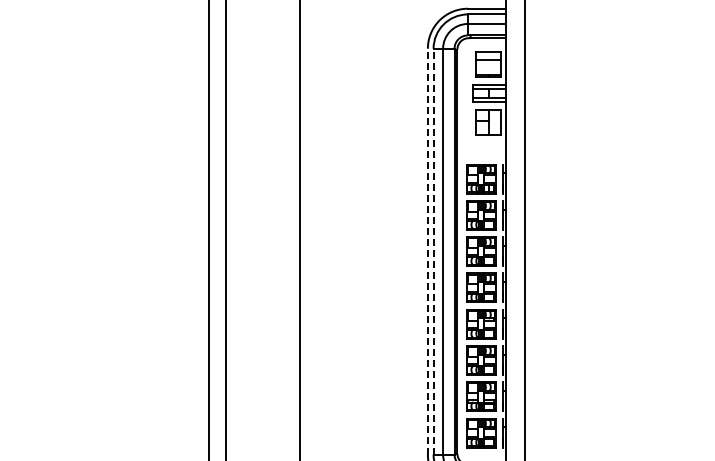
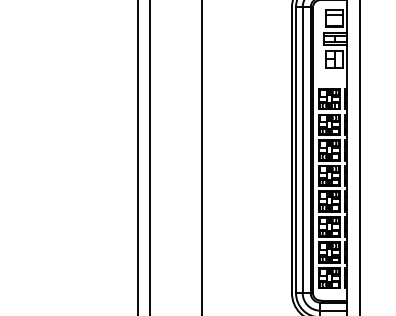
line: (427, 251) -> (291, 150), dashed -> solid
line: (433, 251) -> (295, 150), dashed -> solid

